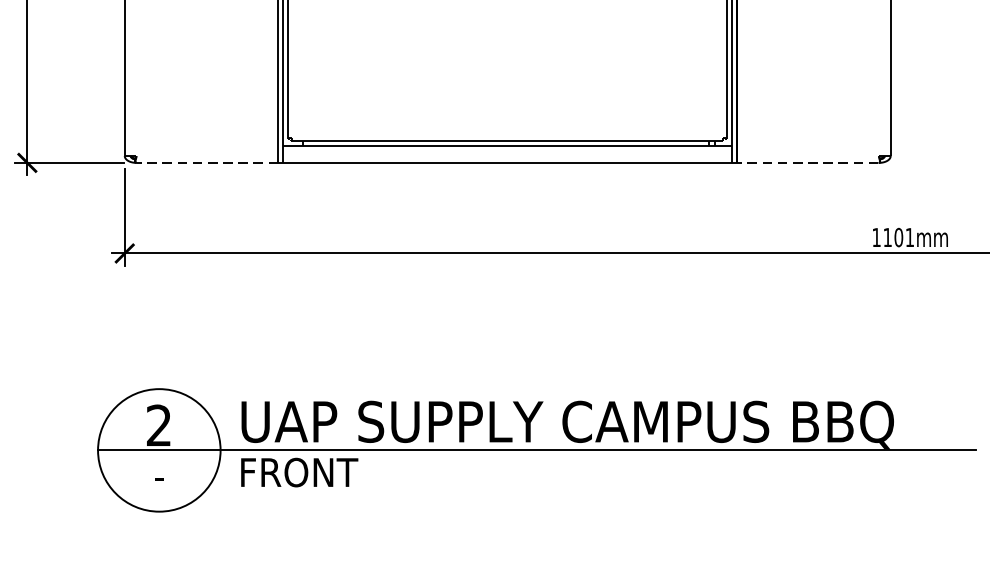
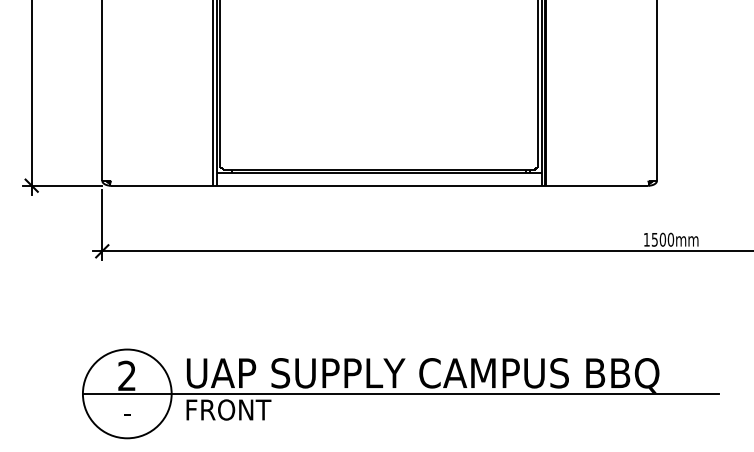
line: (206, 162) -> (161, 185), dashed -> solid
line: (807, 162) -> (596, 185), dashed -> solid
text: (898, 237) -> (662, 239), 1101mm -> 1500mm

